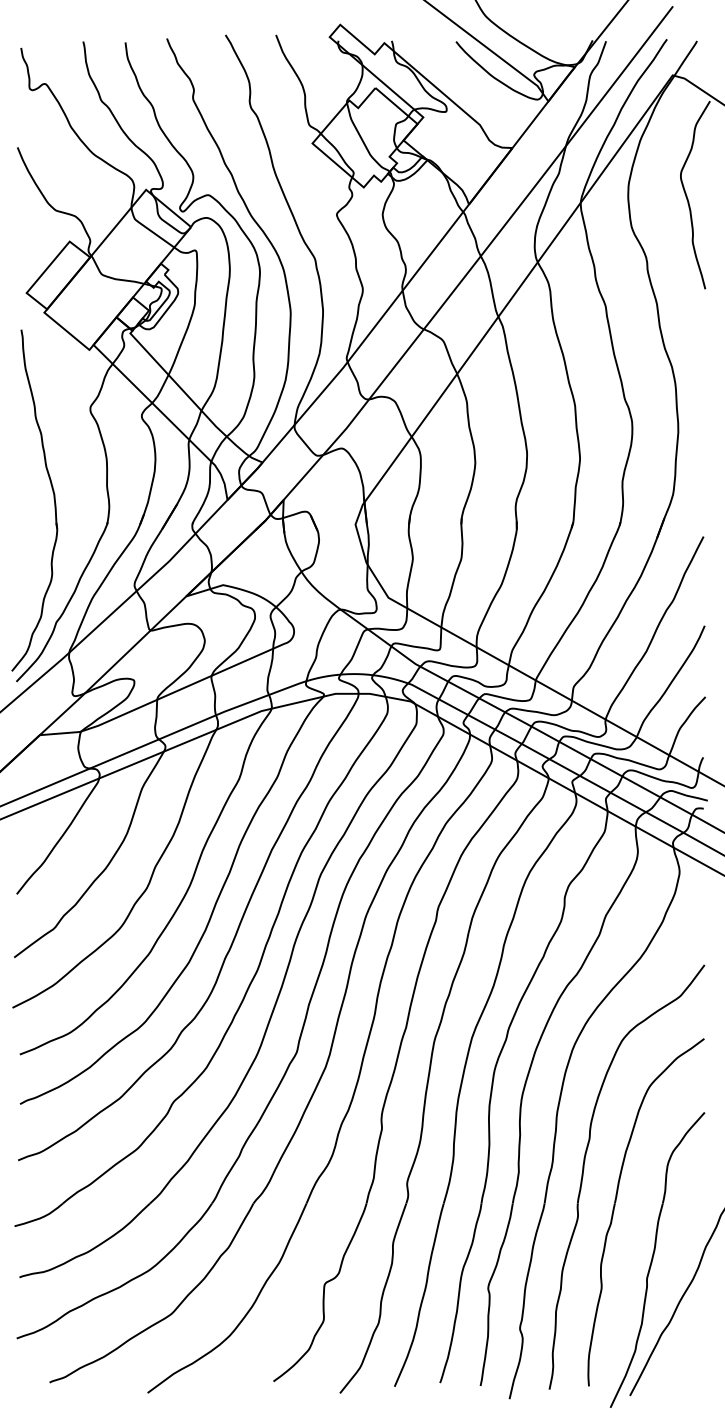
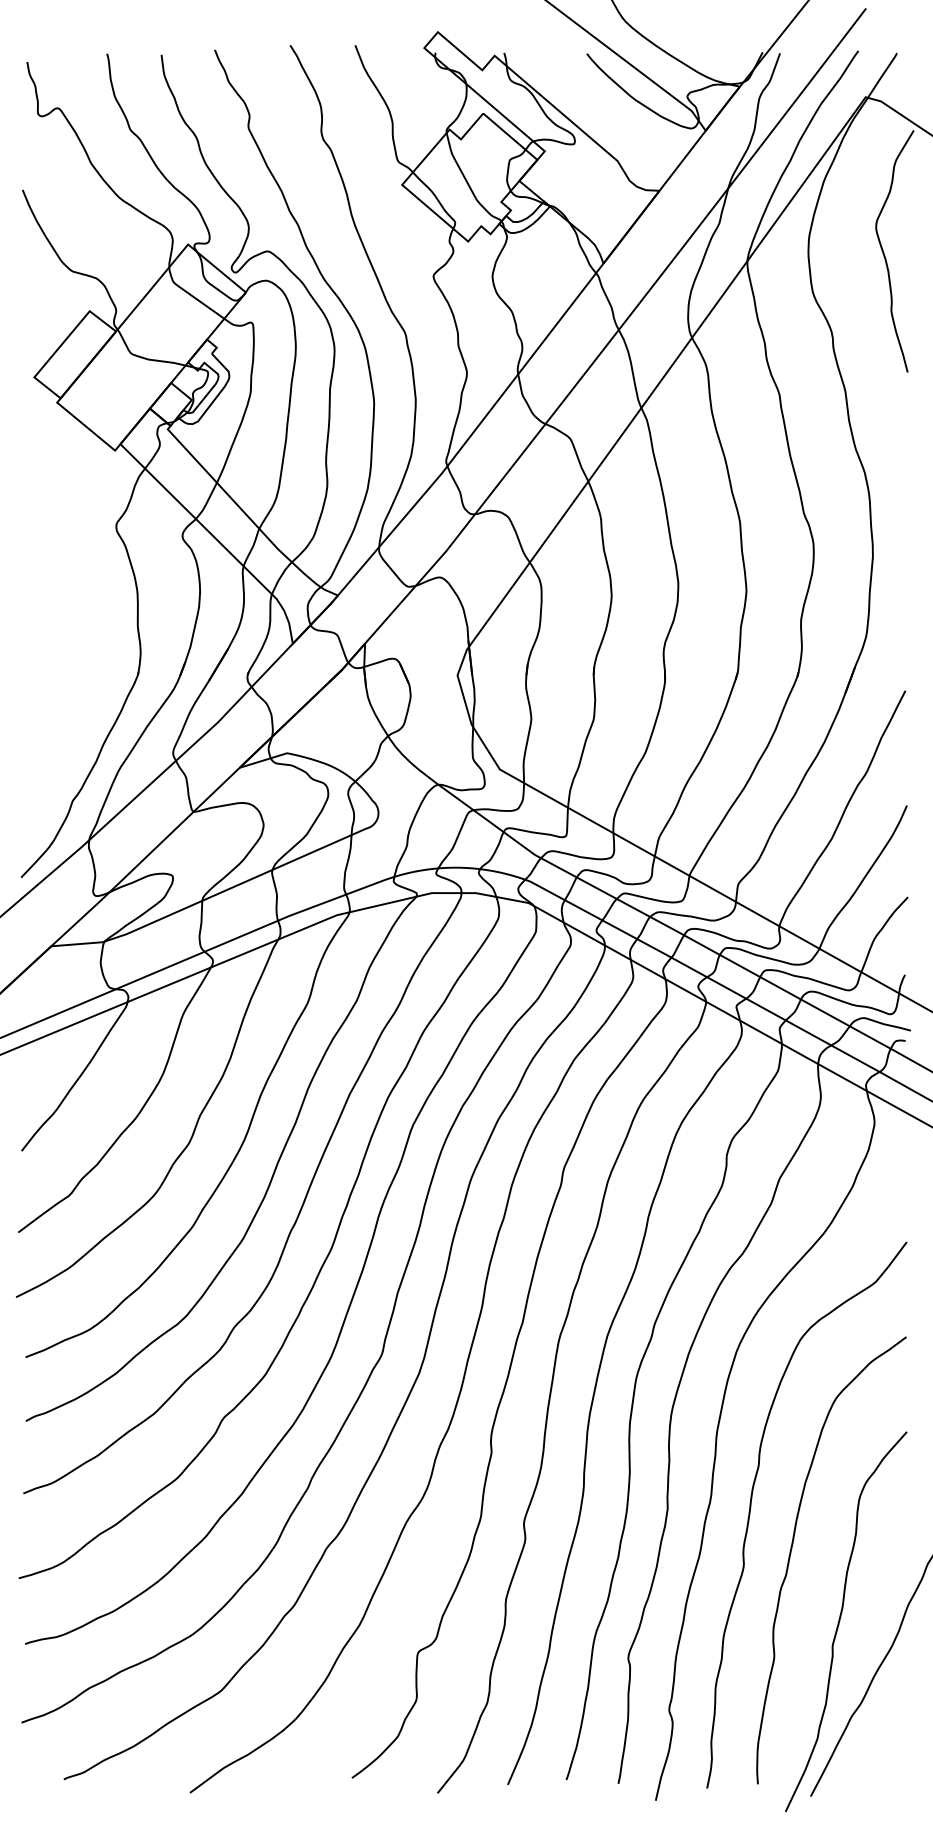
part: (53, 500) -> (69, 644), removed

